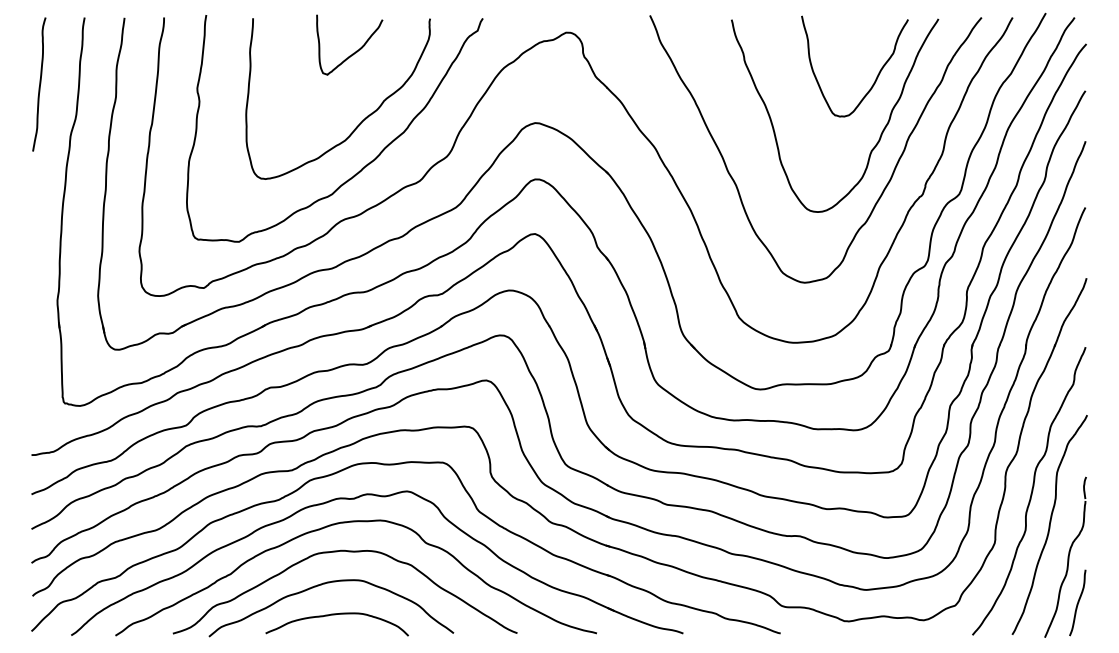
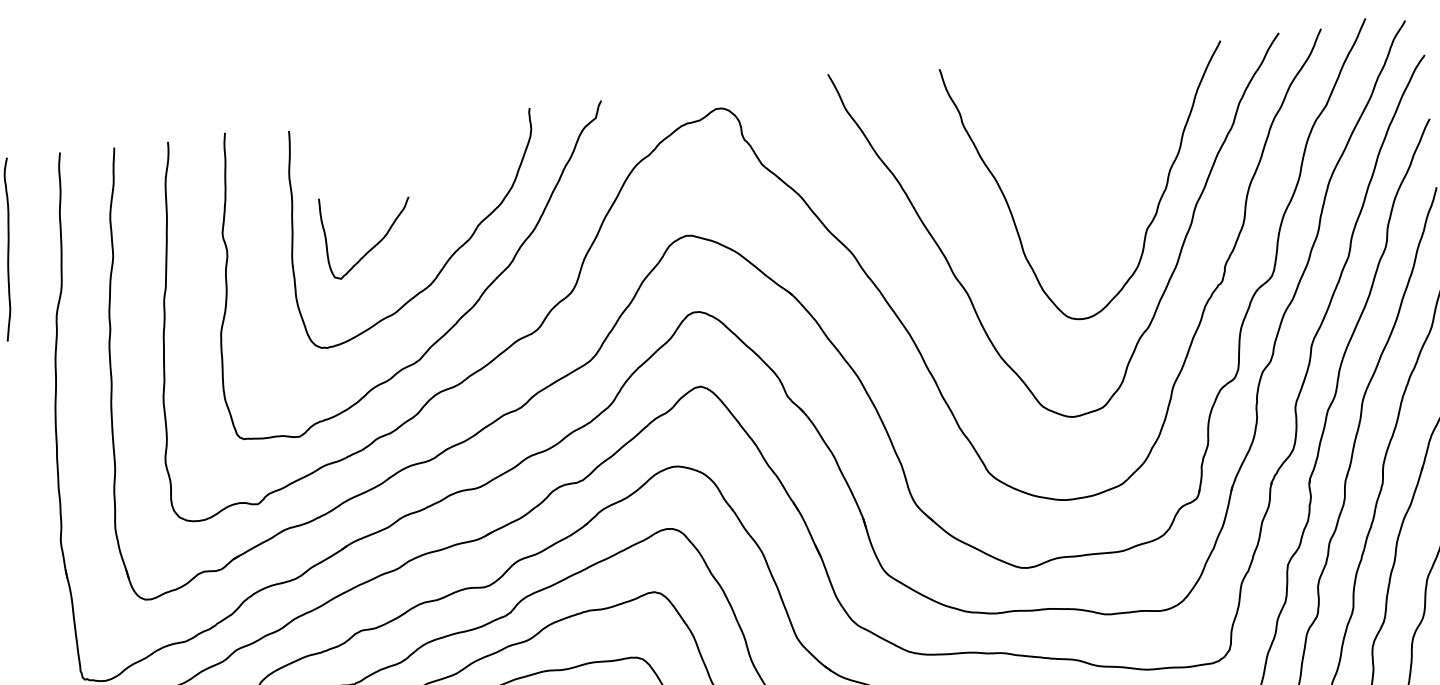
curve: (356, 50) -> (377, 242), moved
curve: (876, 76) -> (1143, 127), removed

